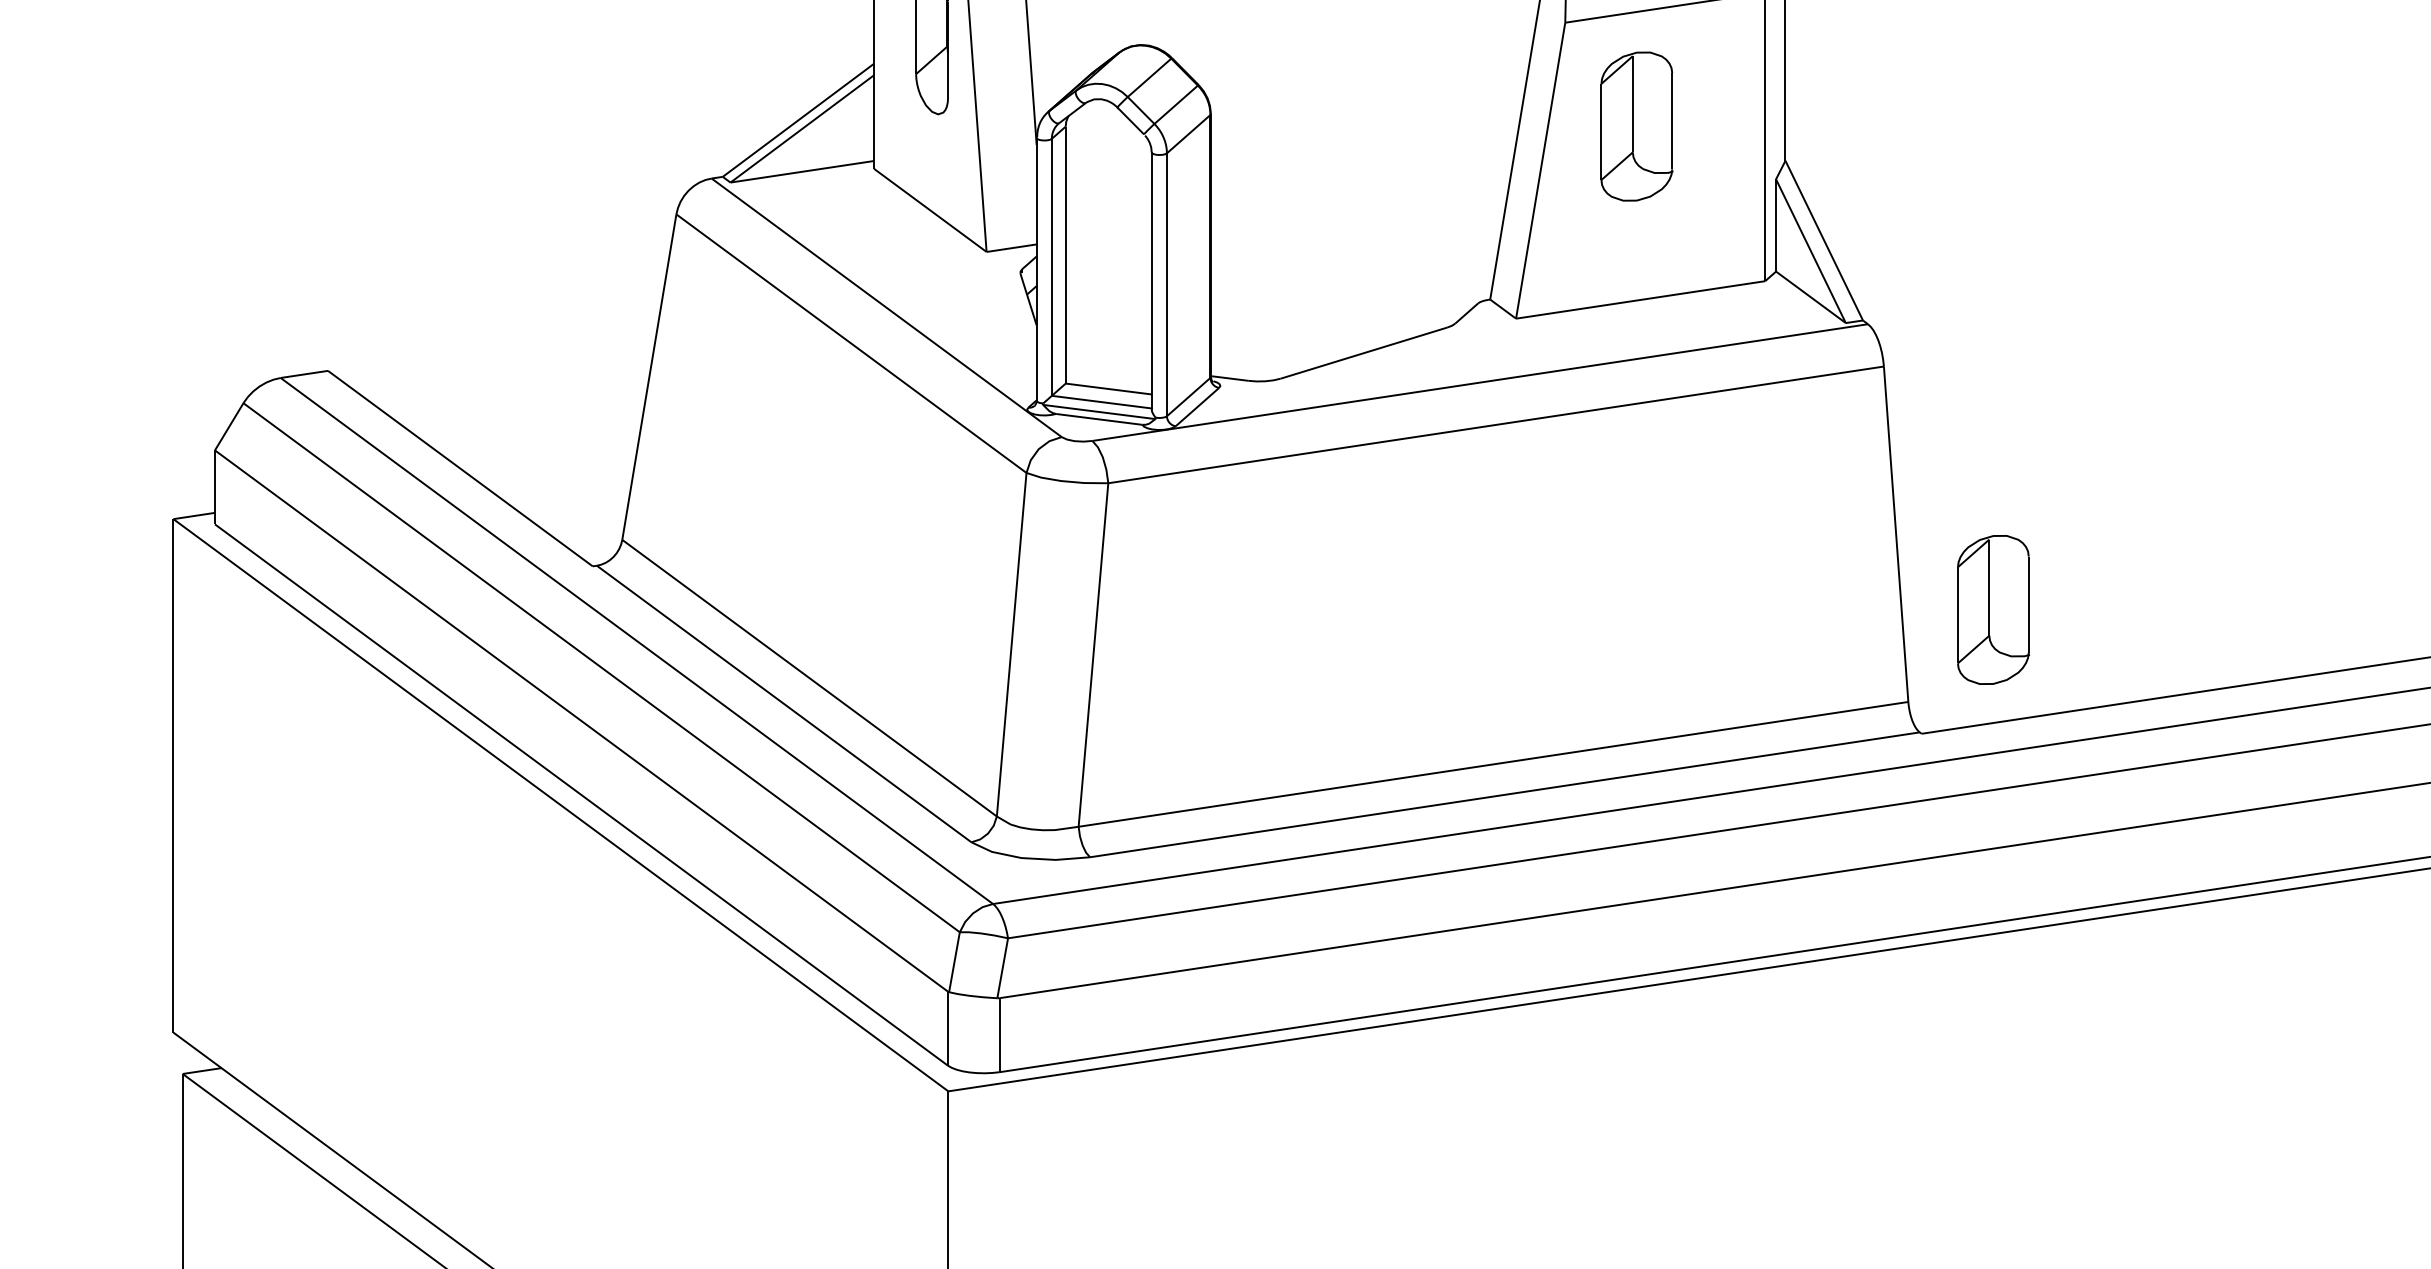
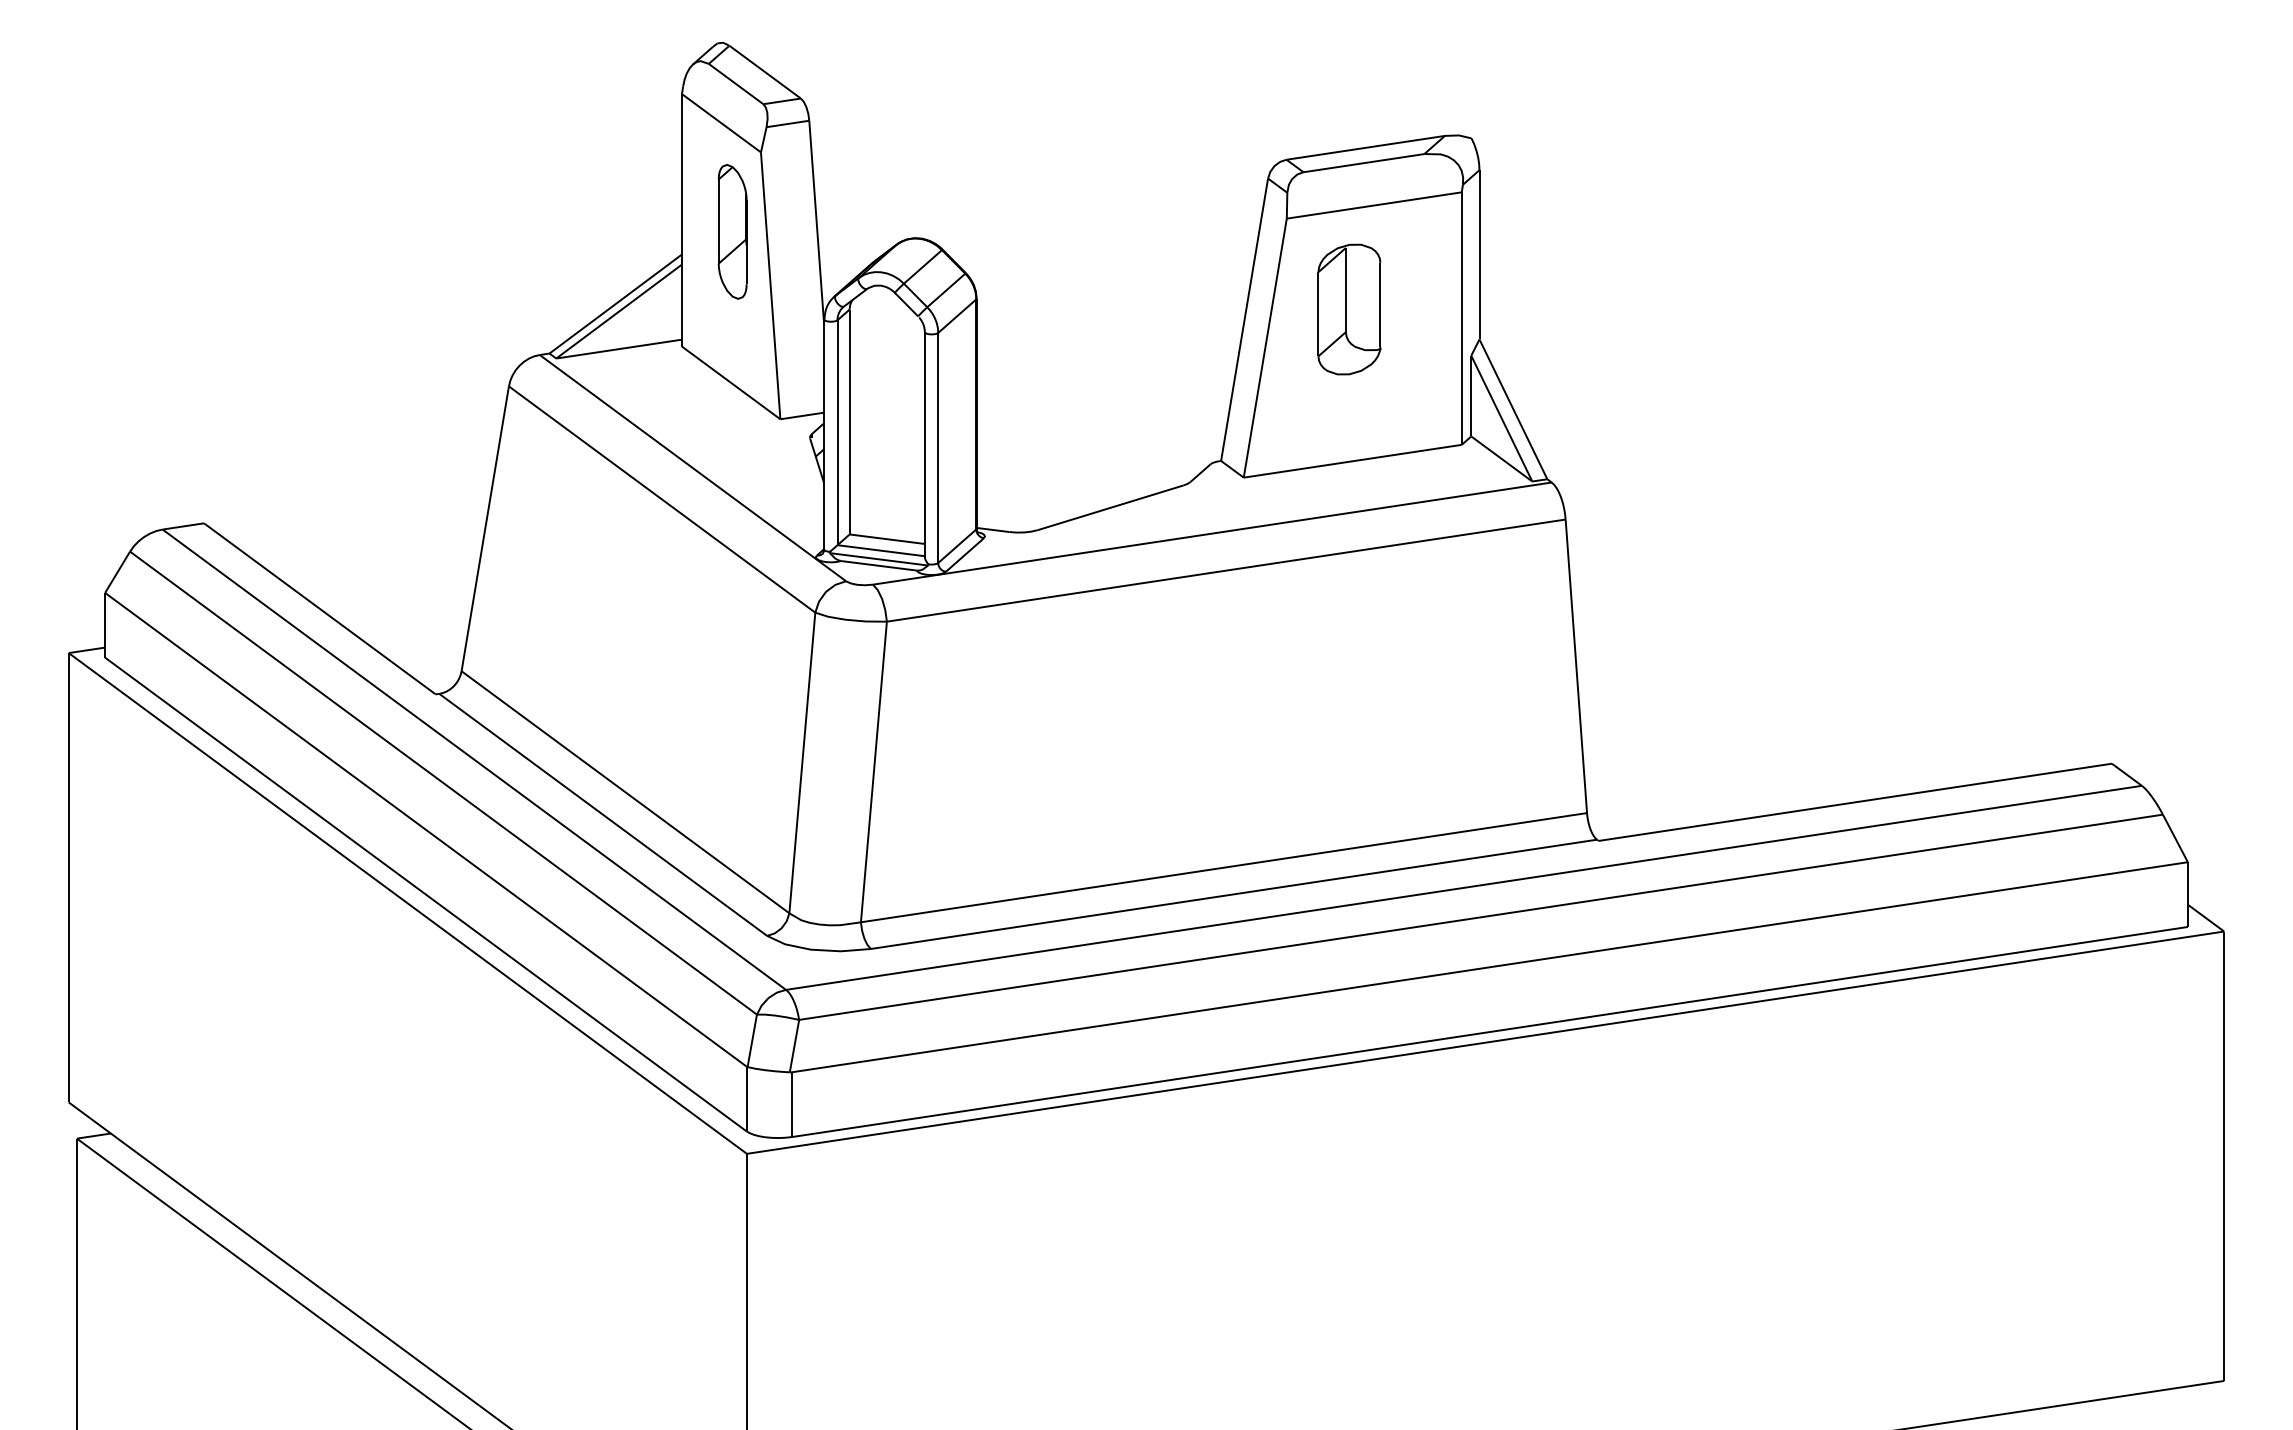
part: (1993, 609) -> (1661, 732), removed

